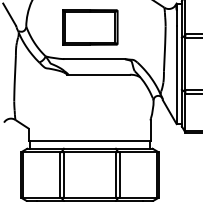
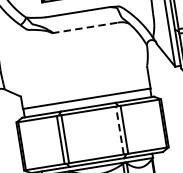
line: (99, 74) -> (85, 27), solid -> dashed
line: (115, 175) -> (119, 131), solid -> dashed

